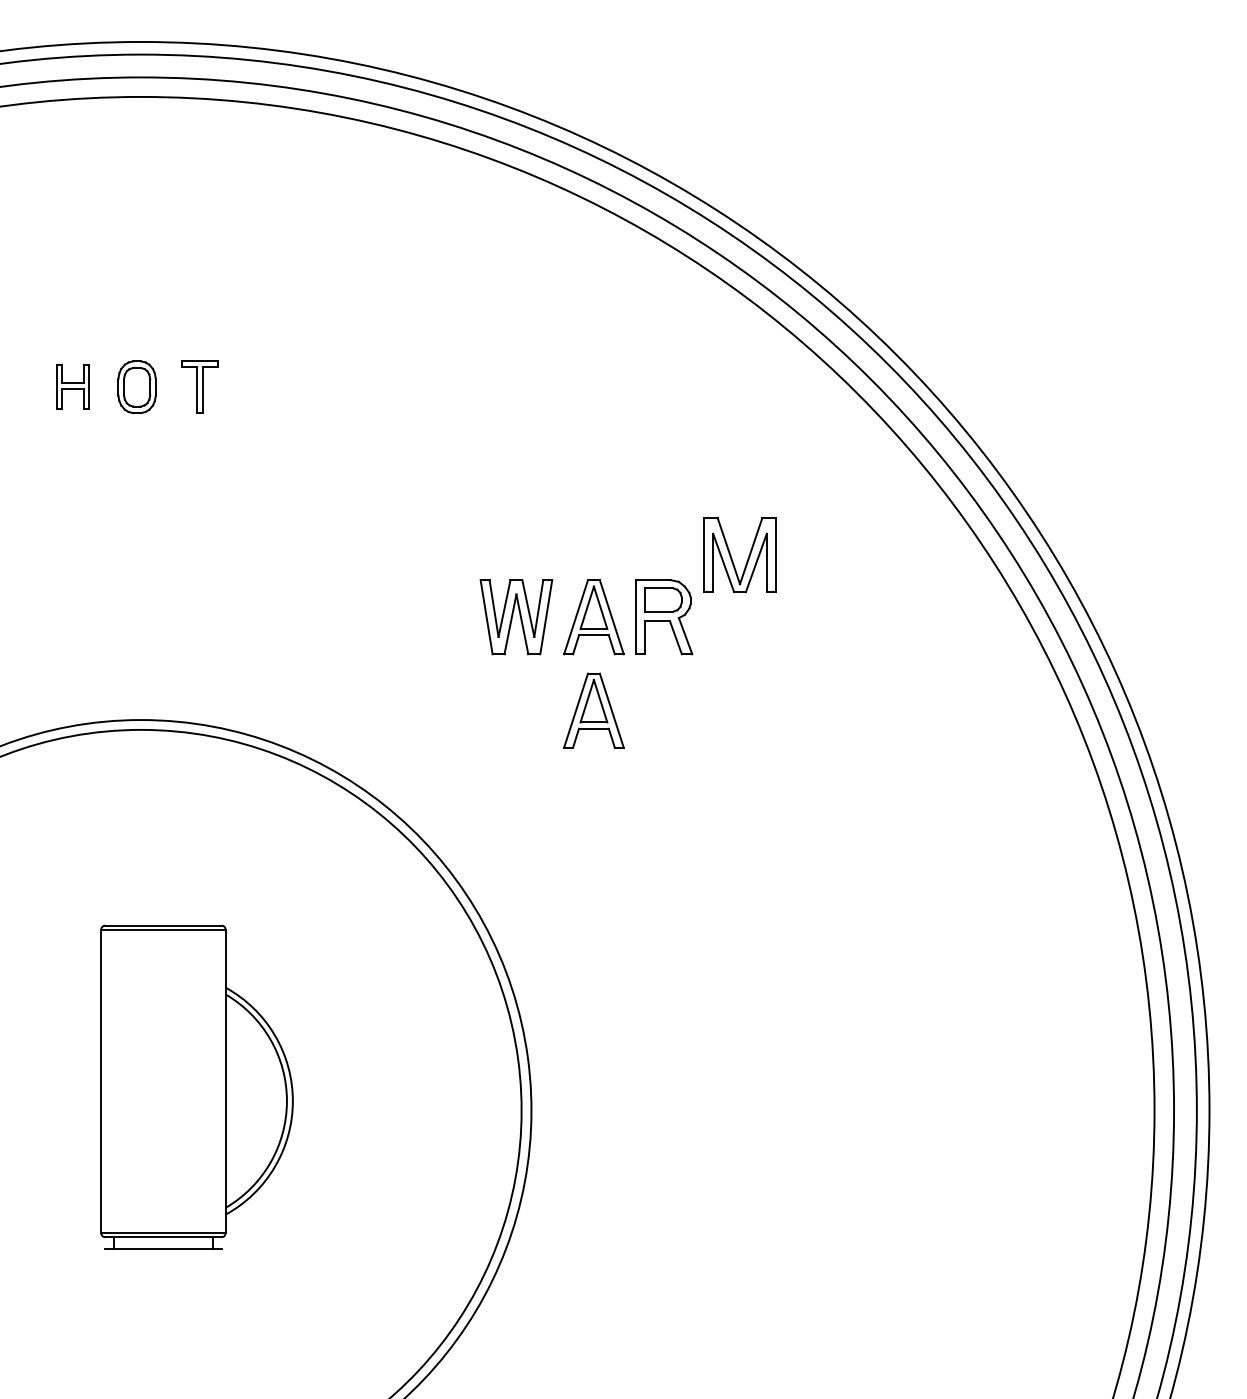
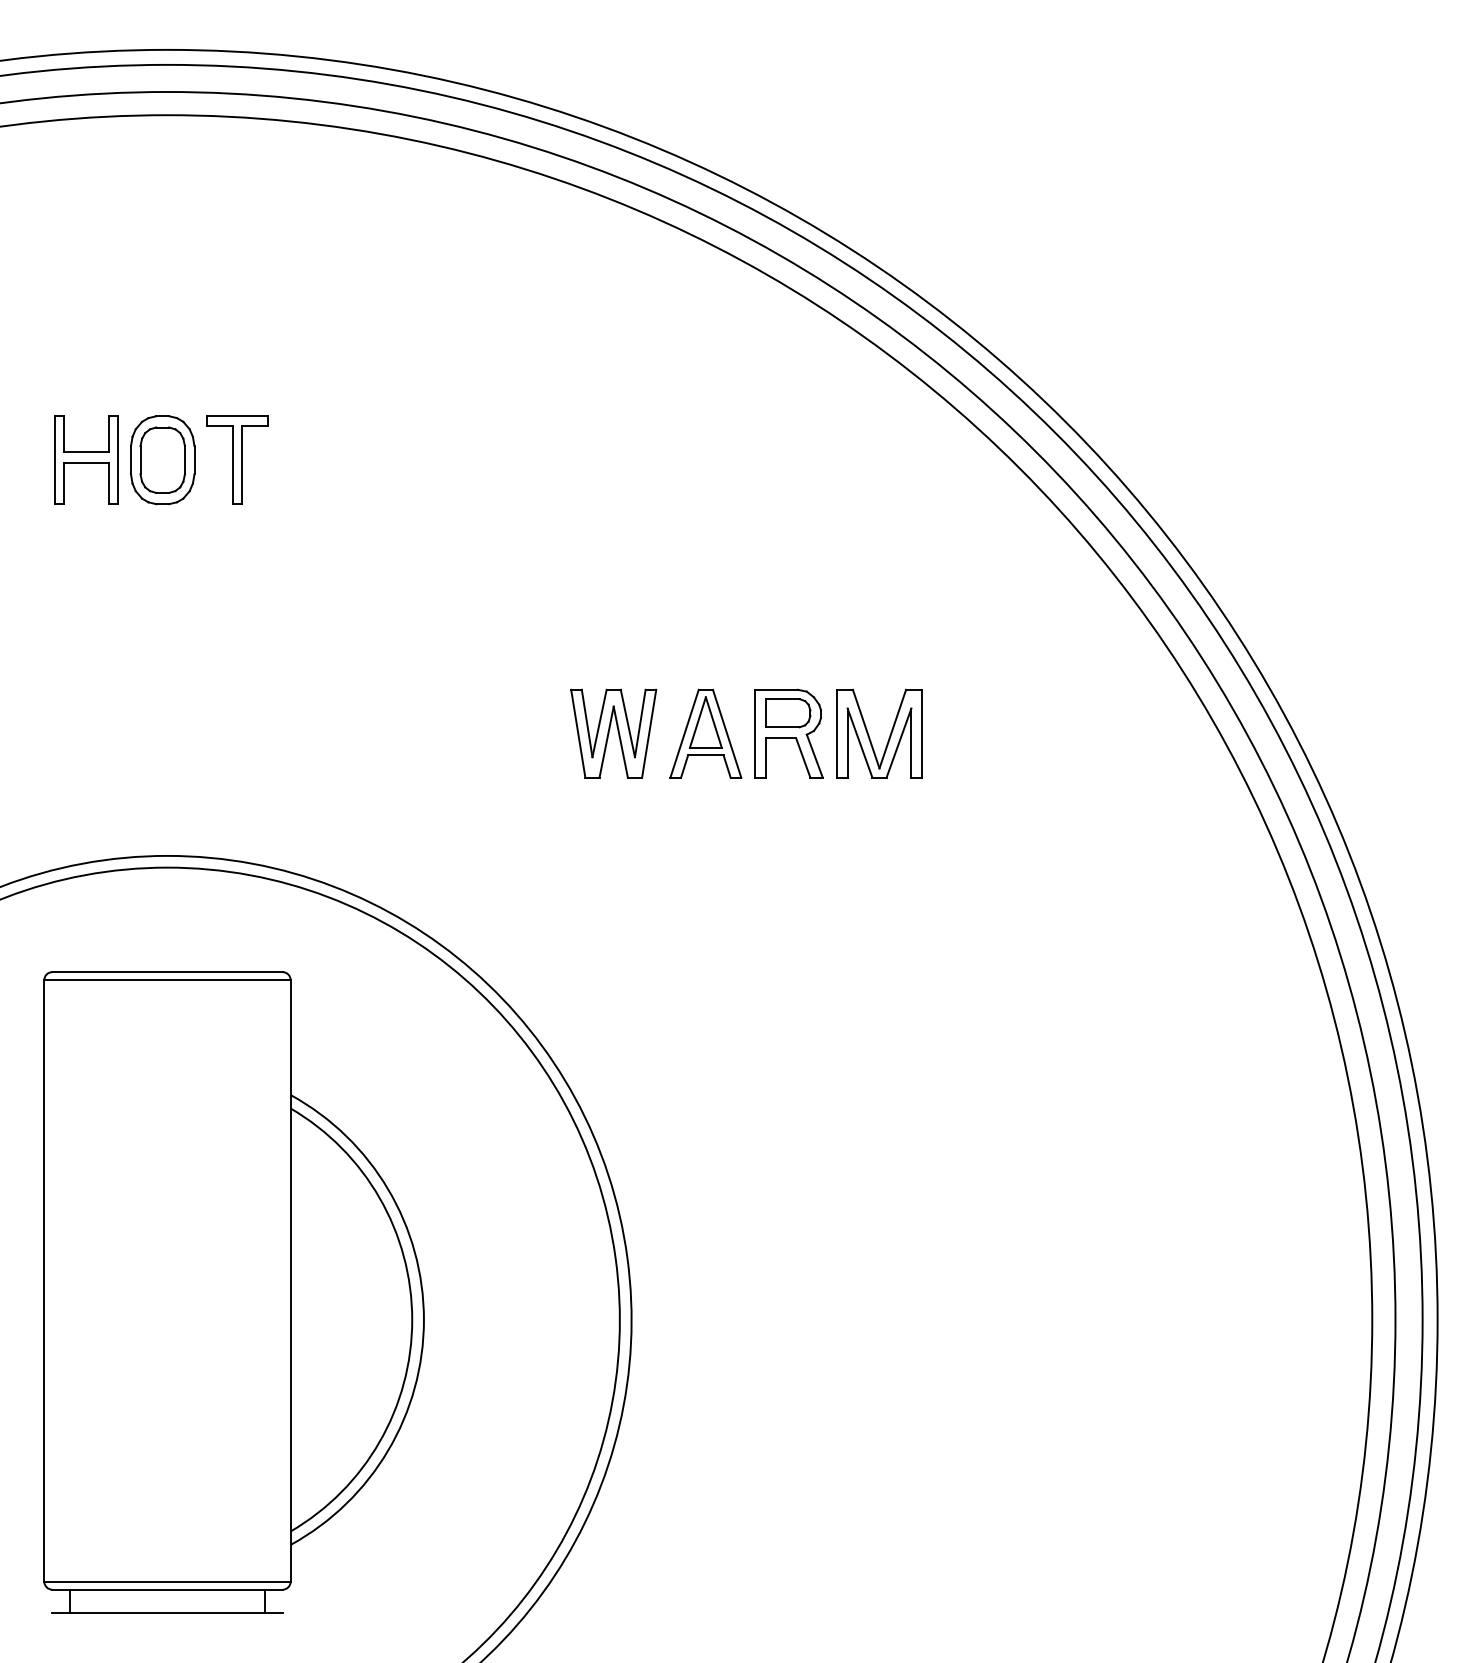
part: (72, 386) -> (86, 459), size x1.67
part: (199, 386) -> (237, 459), size x1.43
part: (136, 387) -> (162, 460), size x1.43
part: (731, 556) -> (869, 735), moved
part: (593, 710) -> (705, 844), removed
part: (196, 1087) -> (233, 1292), size x1.67

